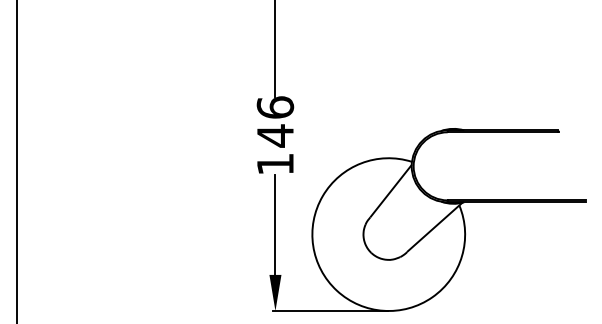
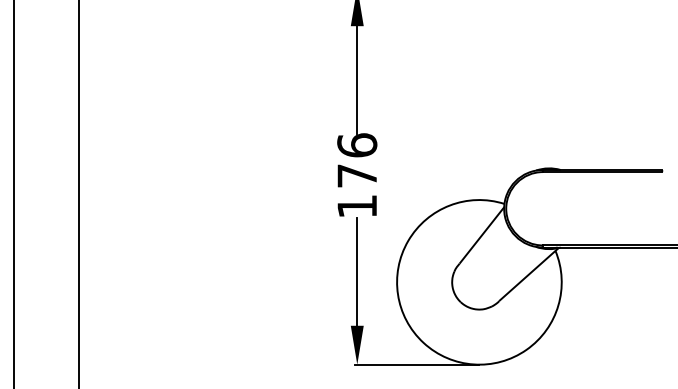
text: (274, 135) -> (356, 175), 146 -> 176

